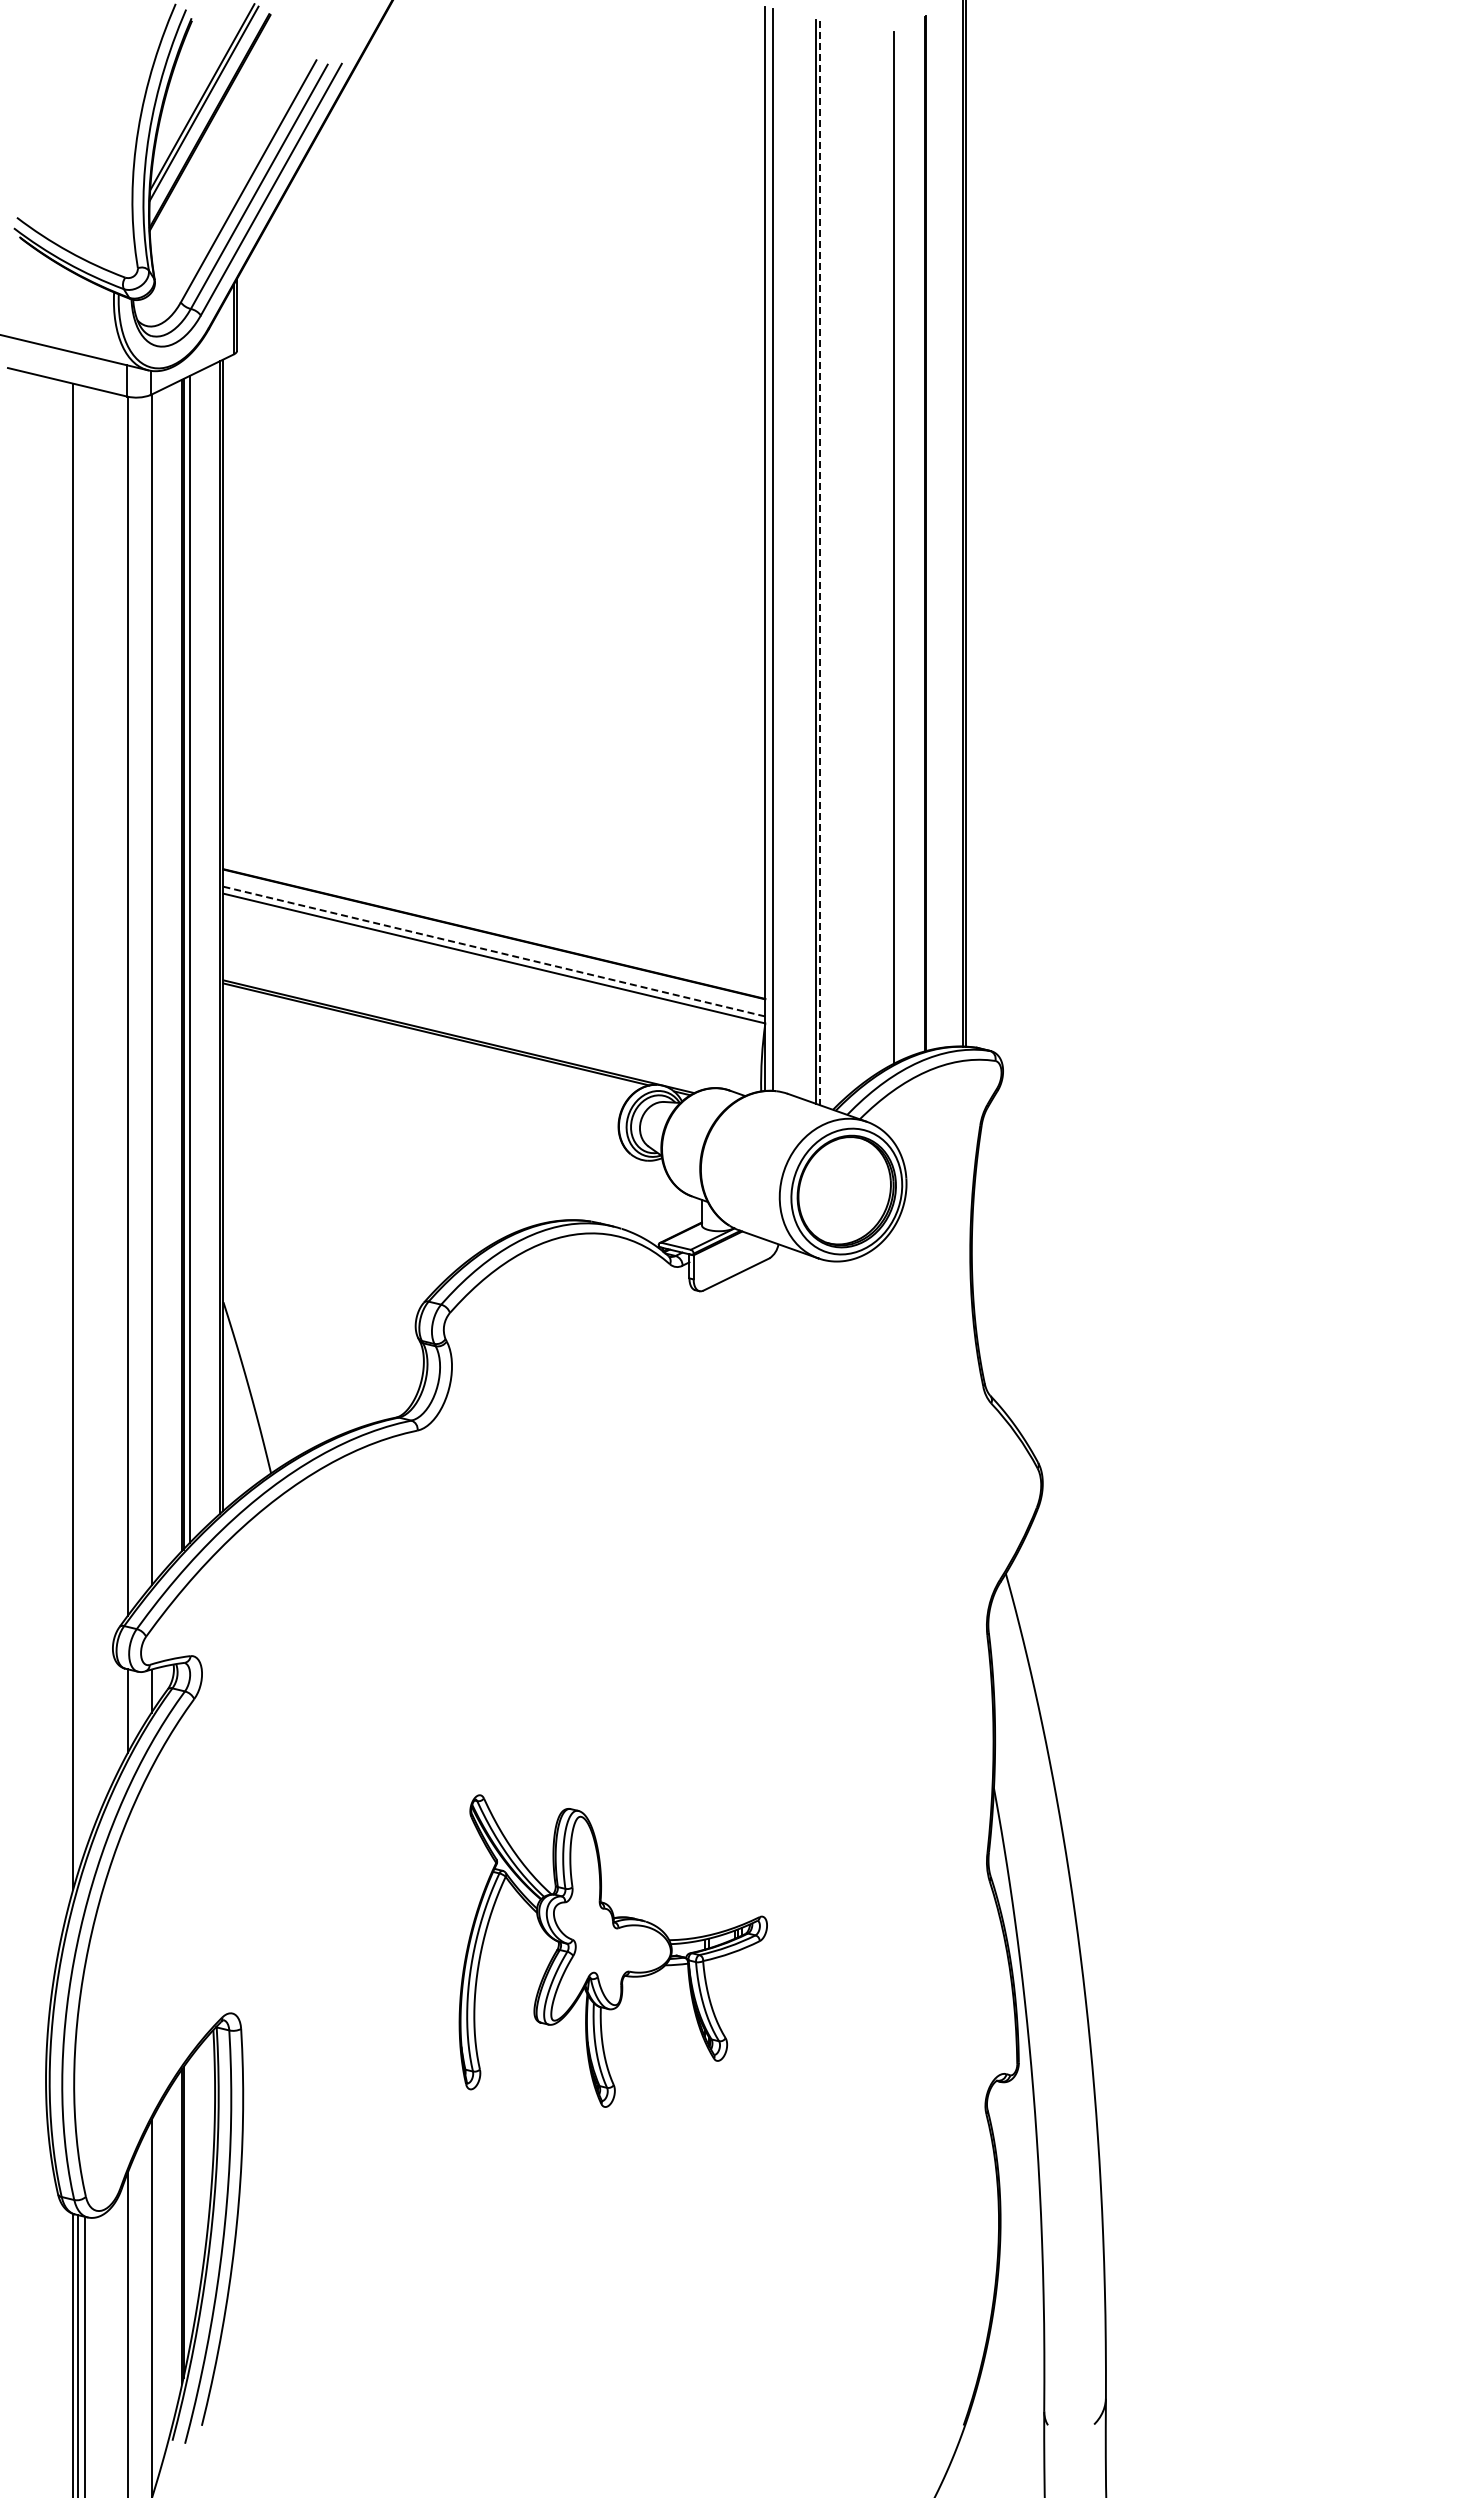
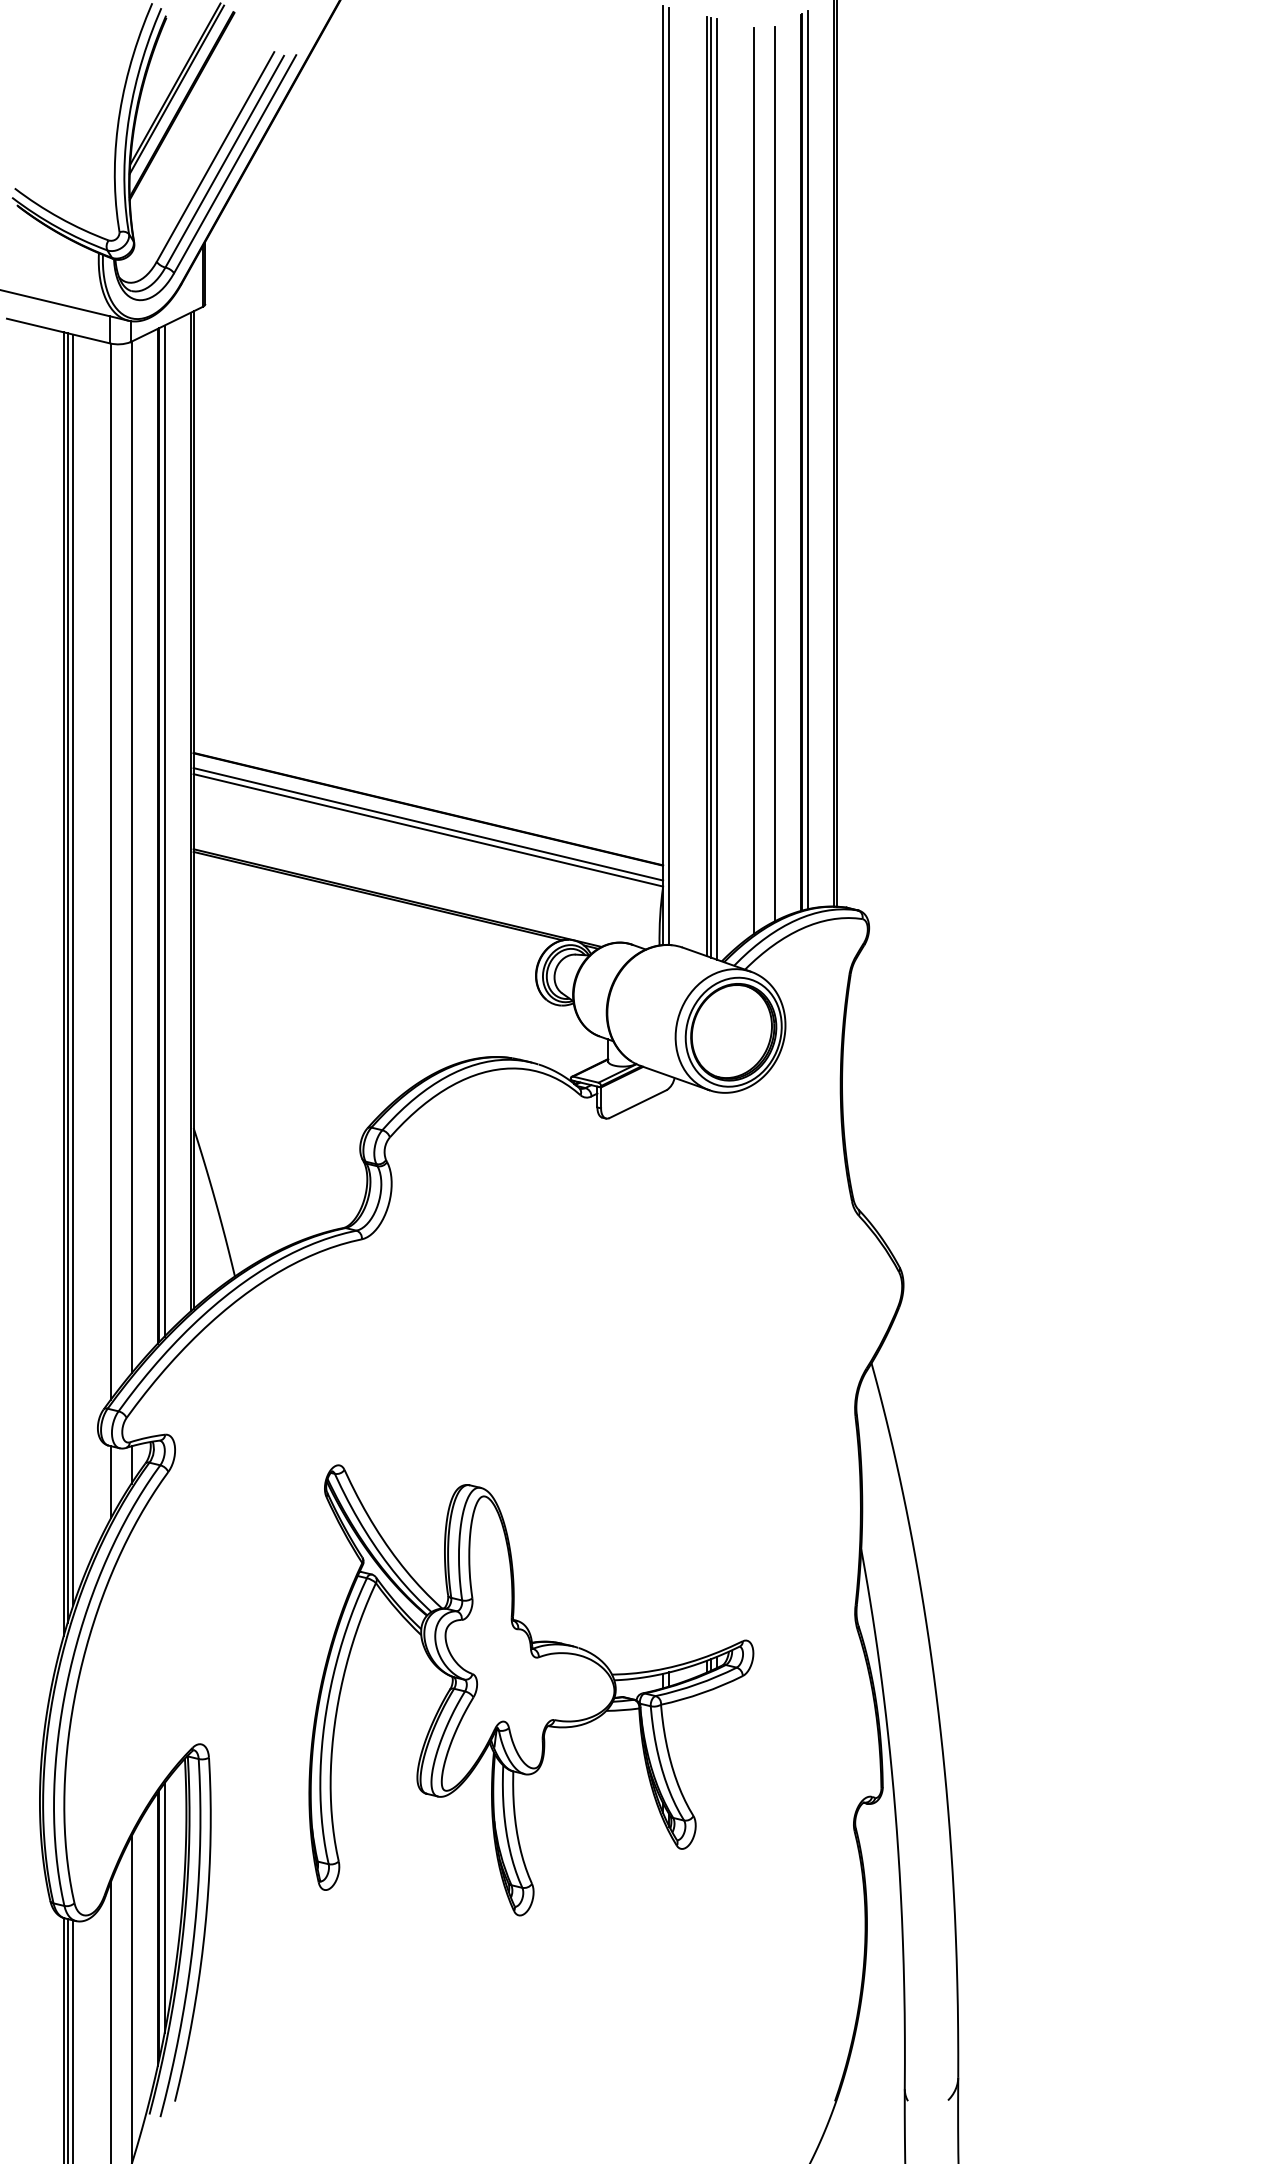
line: (932, 531) -> (807, 460), added
line: (870, 554) -> (754, 480), added
line: (820, 563) -> (710, 488), dashed -> solid
line: (827, 564) -> (717, 488), added
line: (494, 951) -> (428, 824), dashed -> solid
line: (84, 1119) -> (73, 969), added
line: (77, 1128) -> (67, 977), added
part: (613, 1950) -> (531, 1689), size x1.67
line: (189, 2202) -> (164, 1908), added

